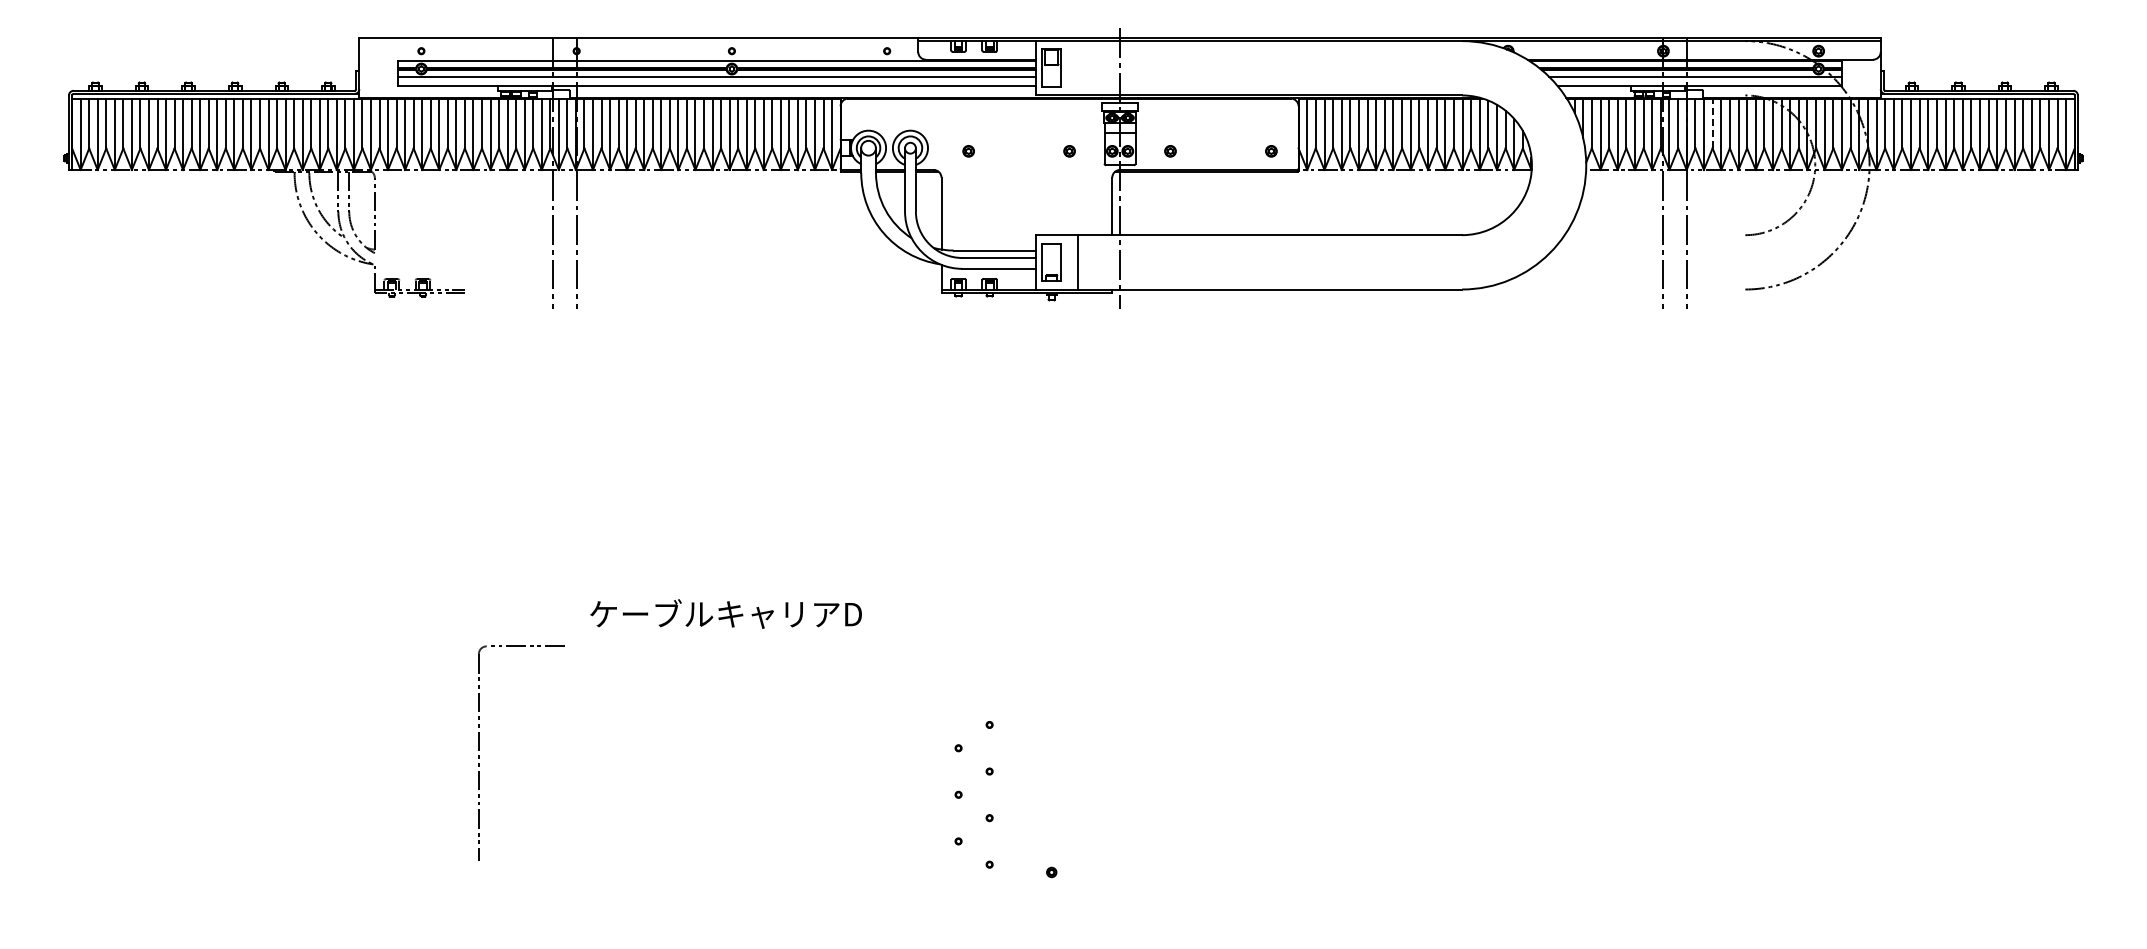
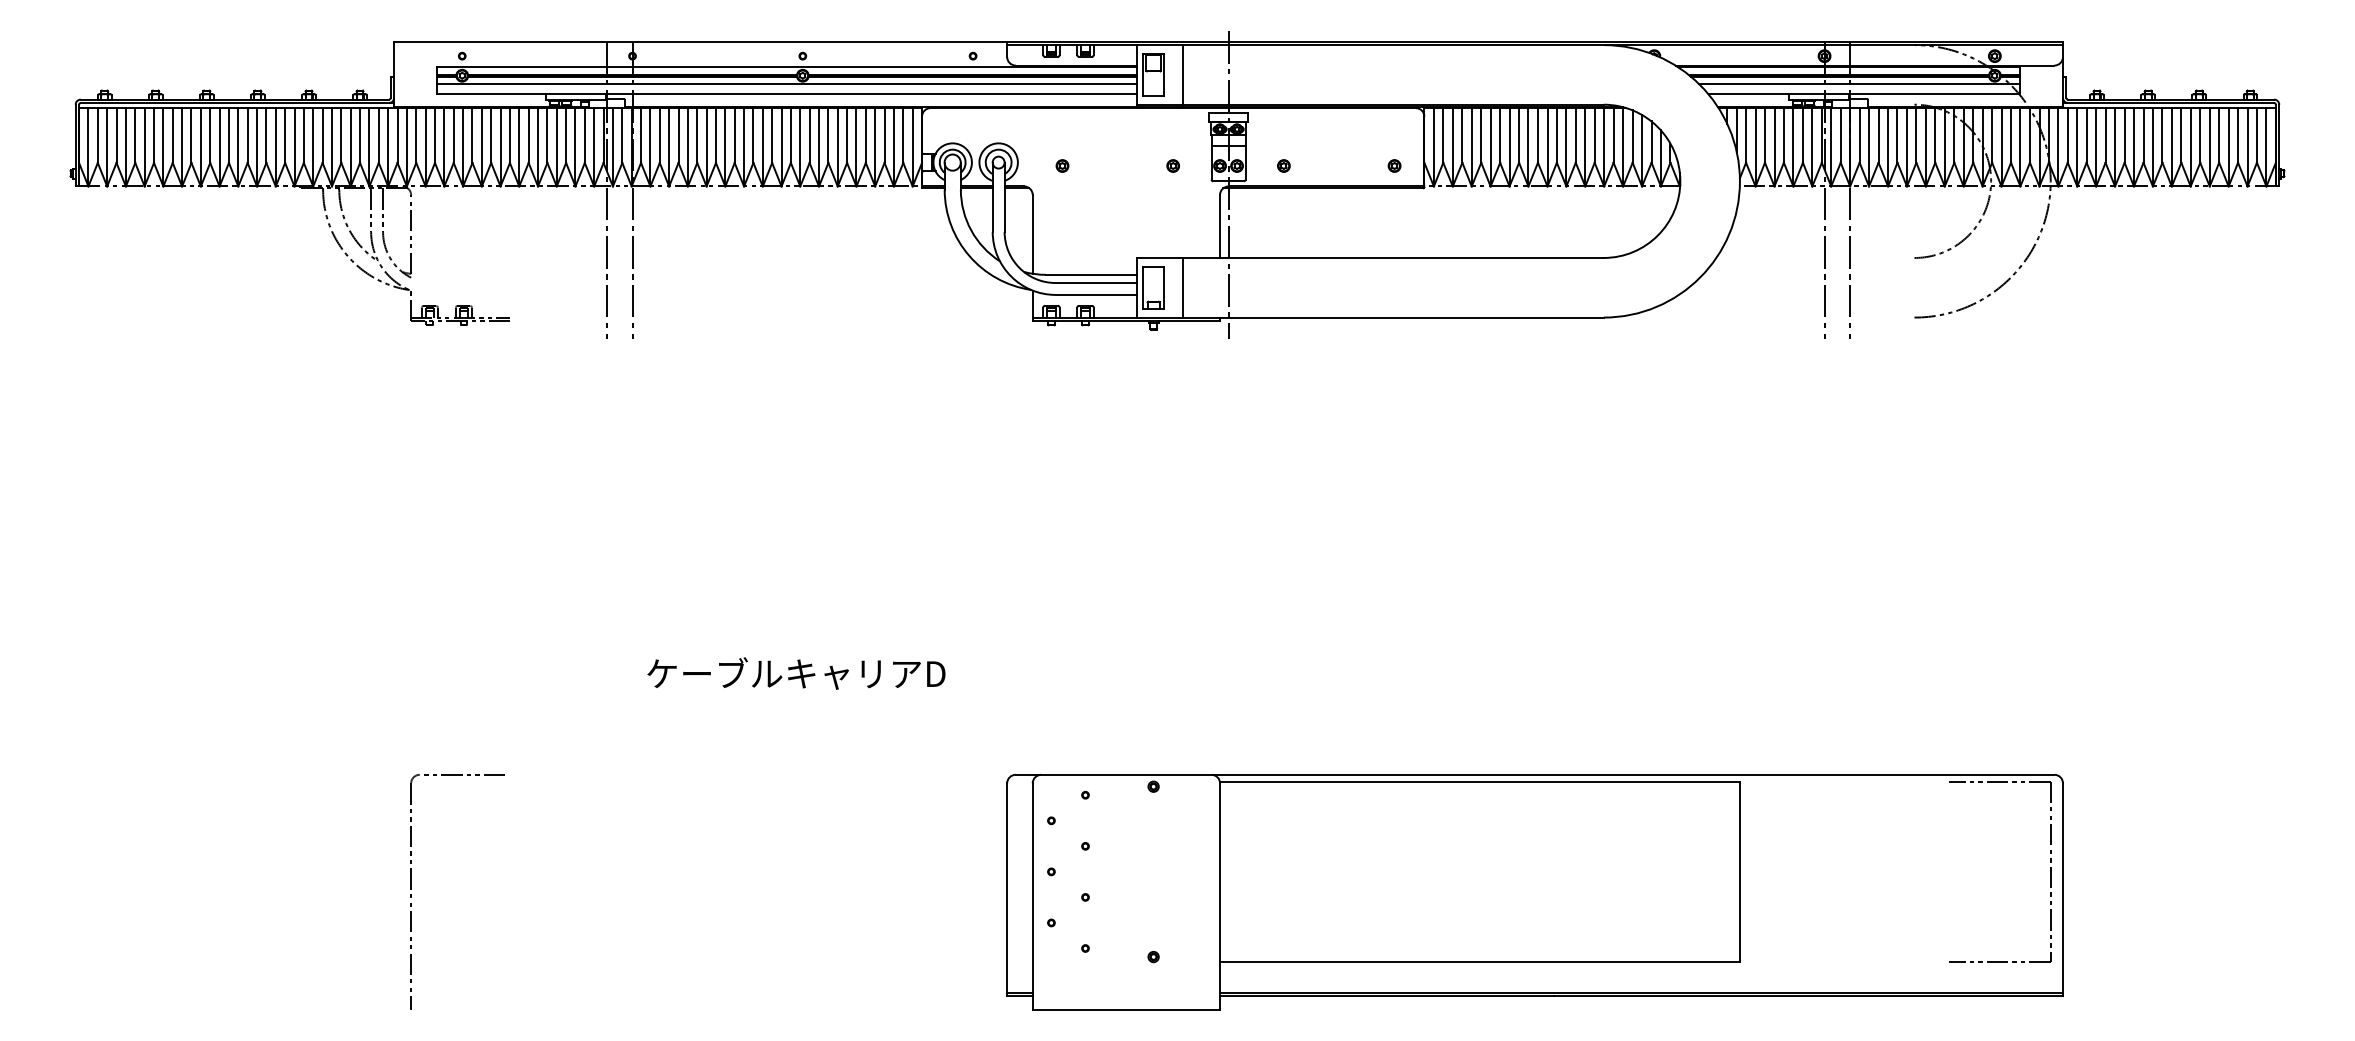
line: (1078, 68) -> (1182, 75), added
line: (1712, 123) -> (1878, 135), dashed -> solid
part: (479, 750) -> (411, 889), moved
part: (1399, 813) -> (1535, 892), added

